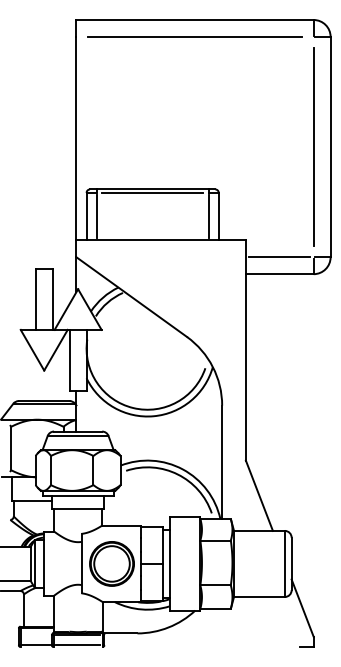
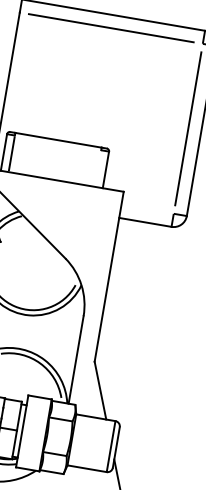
line: (152, 192) -> (57, 142), removed
line: (208, 216) -> (98, 168), removed
line: (279, 257) -> (147, 209), removed

